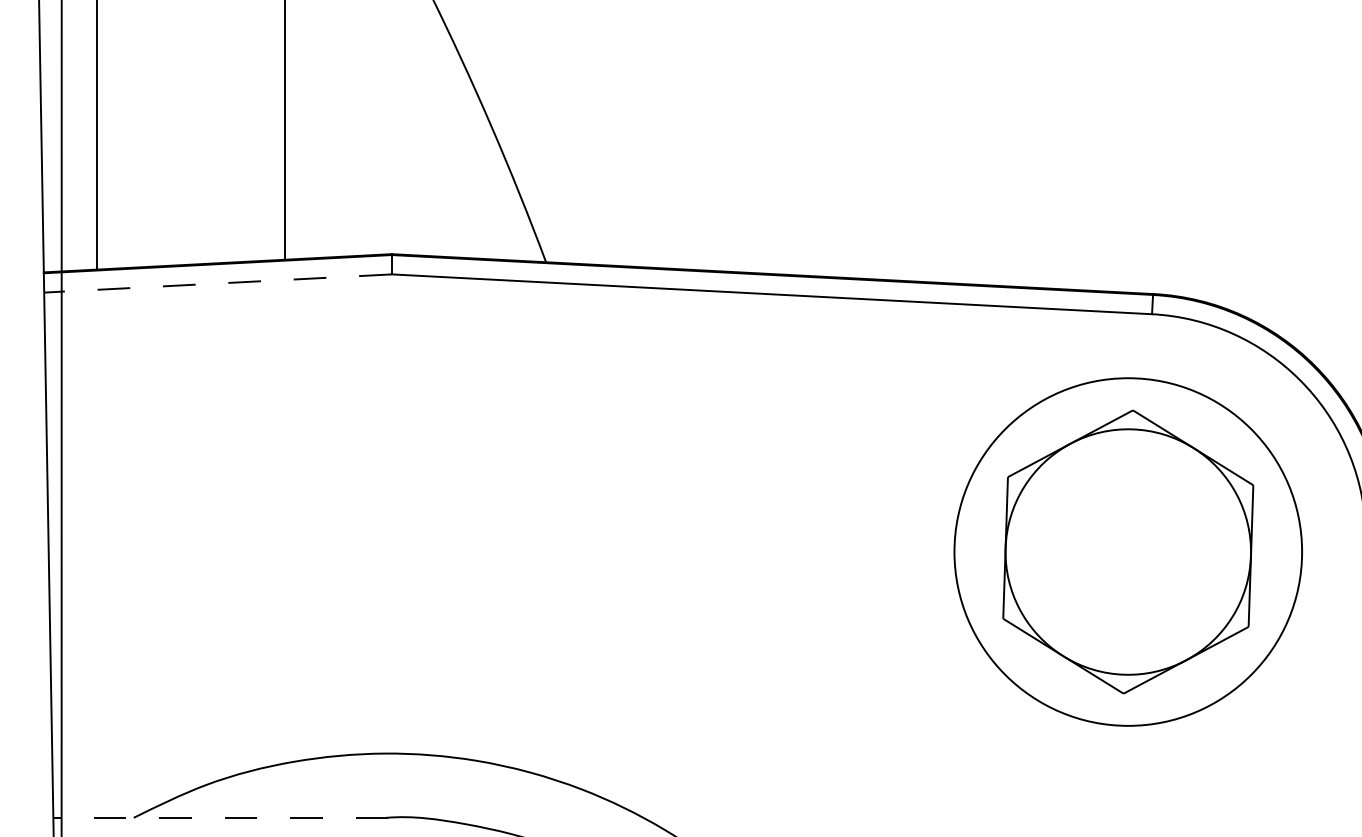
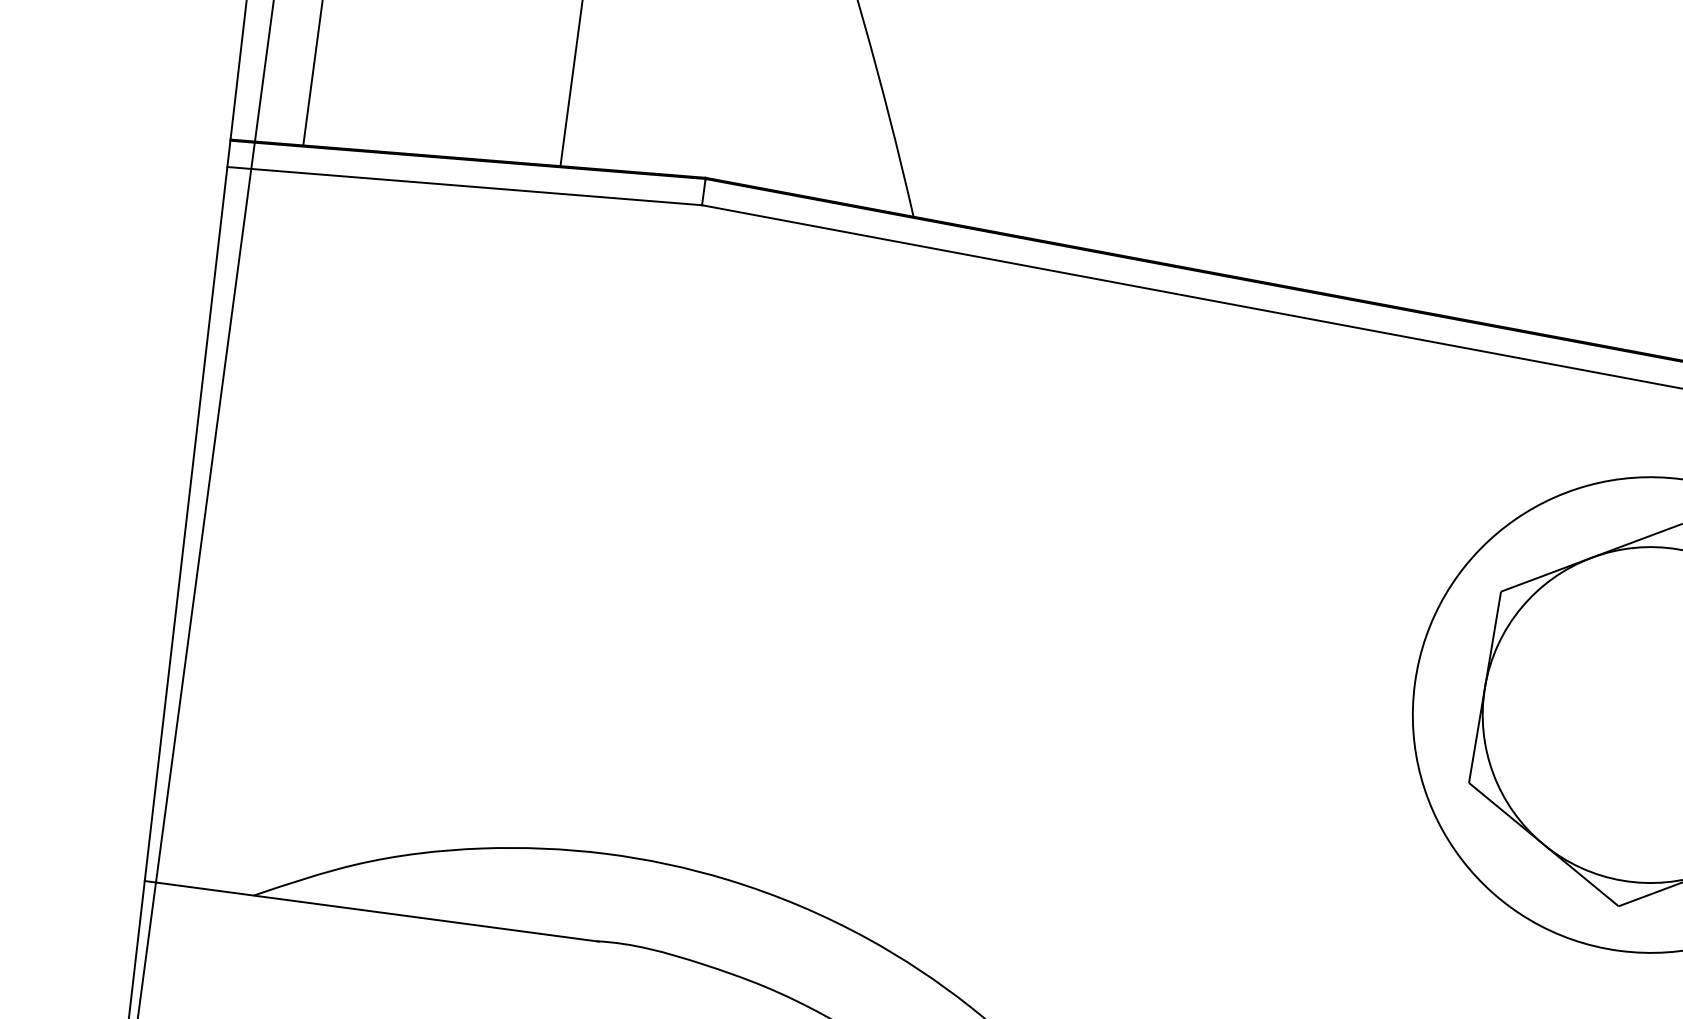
line: (217, 283) -> (464, 186), dashed -> solid
line: (220, 817) -> (371, 910), dashed -> solid

